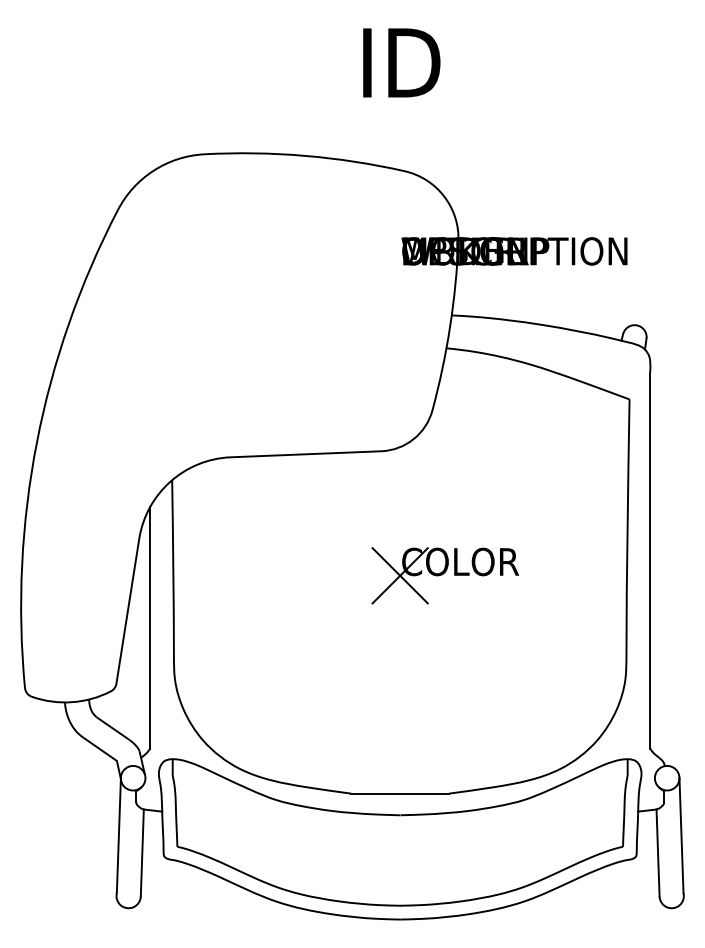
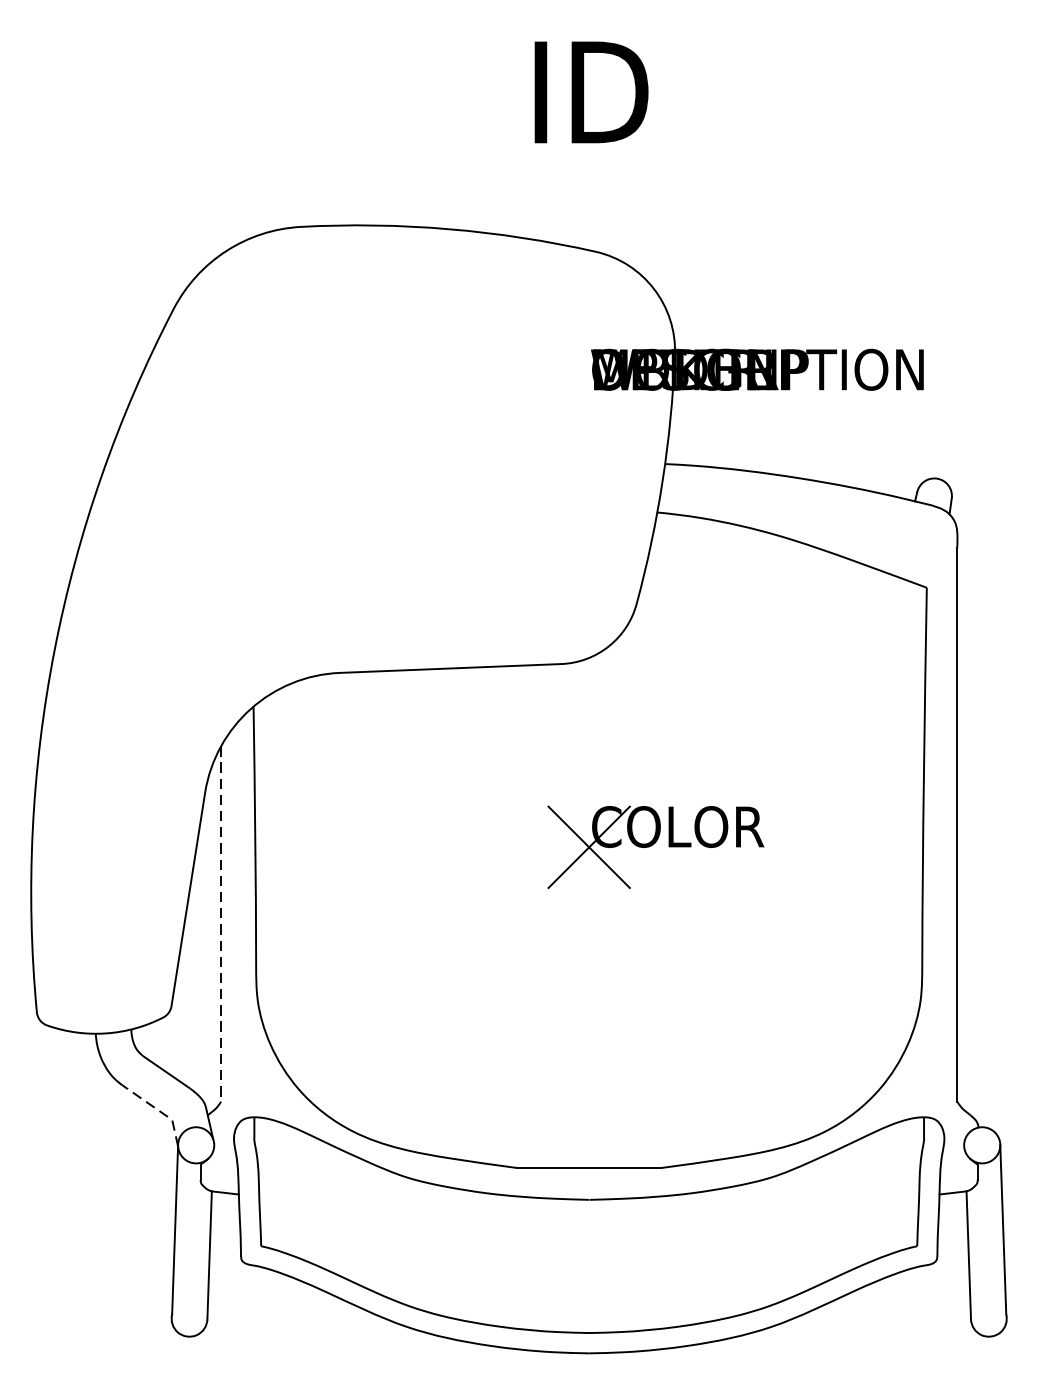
line: (150, 627) -> (221, 923), solid -> dashed
line: (108, 754) -> (159, 1110), solid -> dashed

